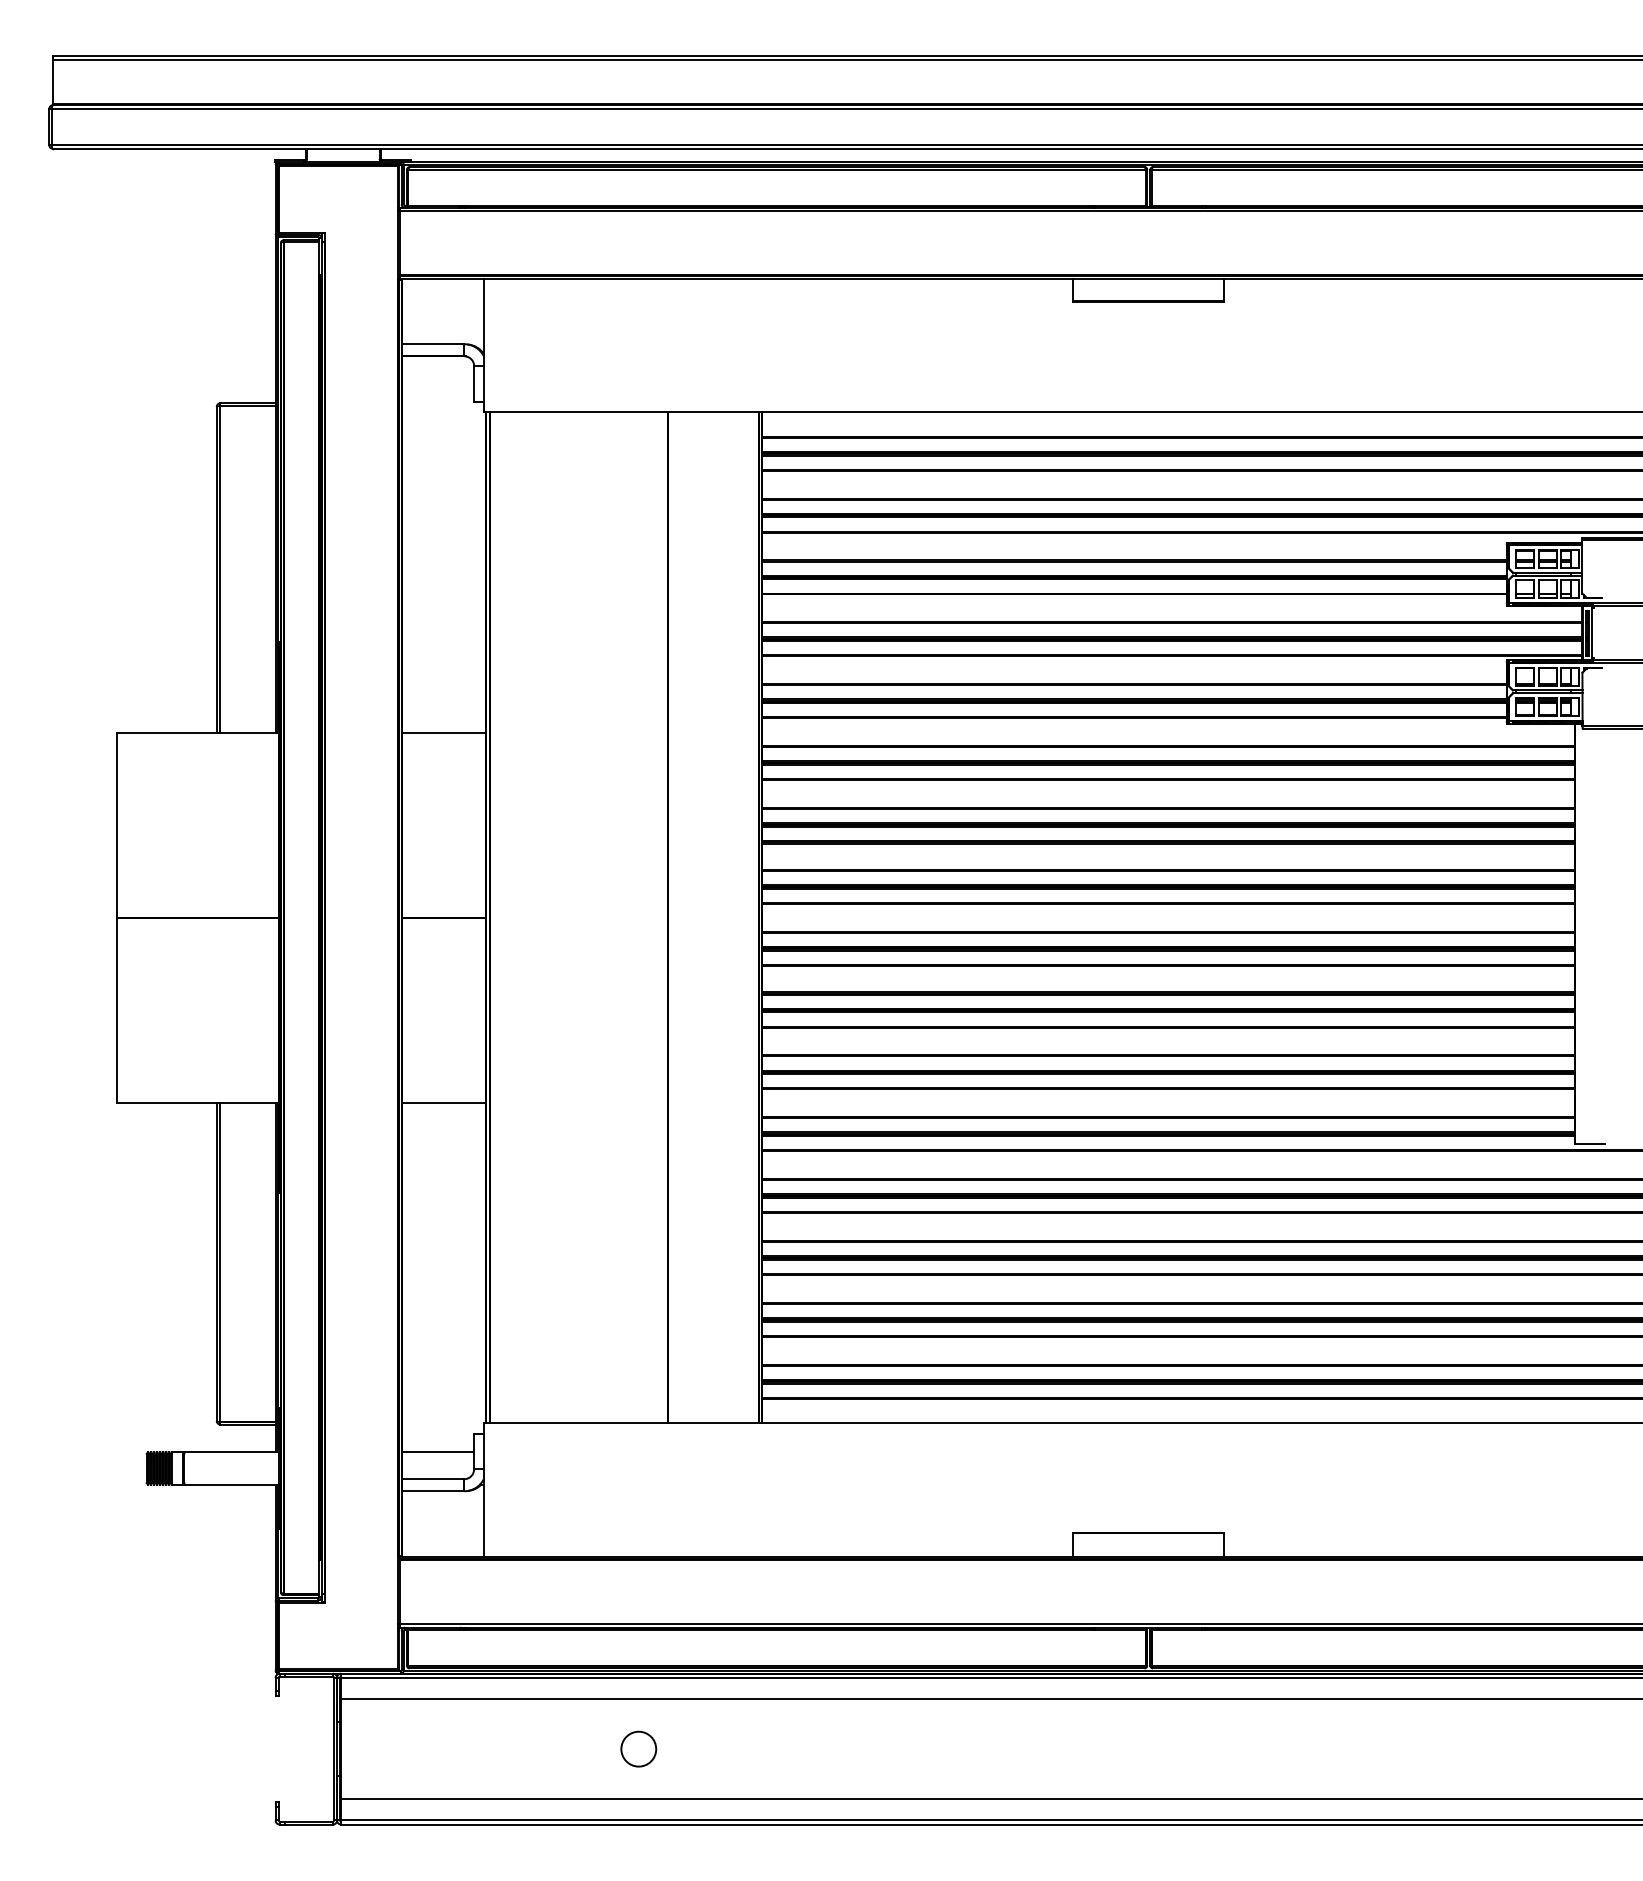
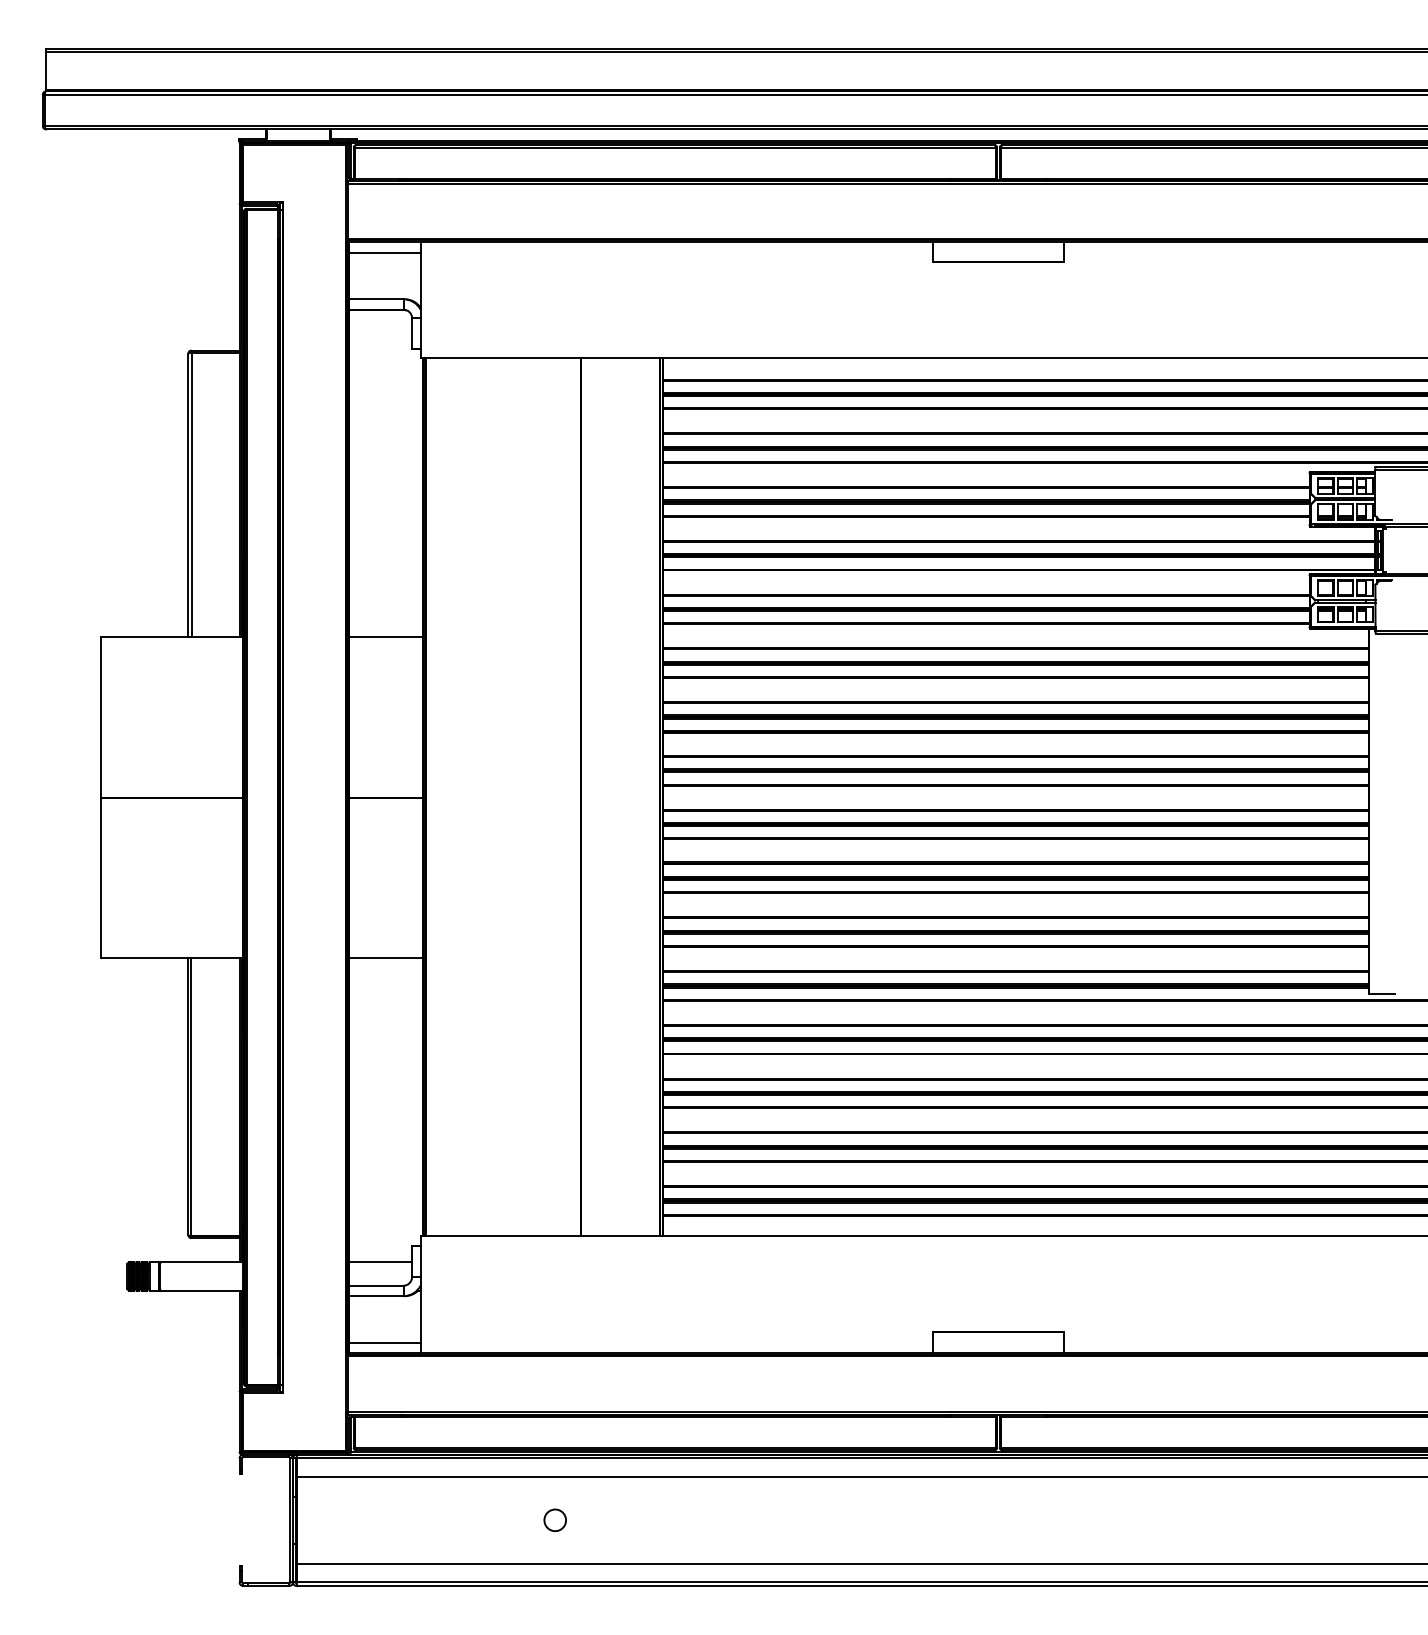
line: (442, 290) -> (384, 252), added
line: (442, 1544) -> (384, 1342), added
circle: (638, 1748) -> (554, 1519), size x0.71

